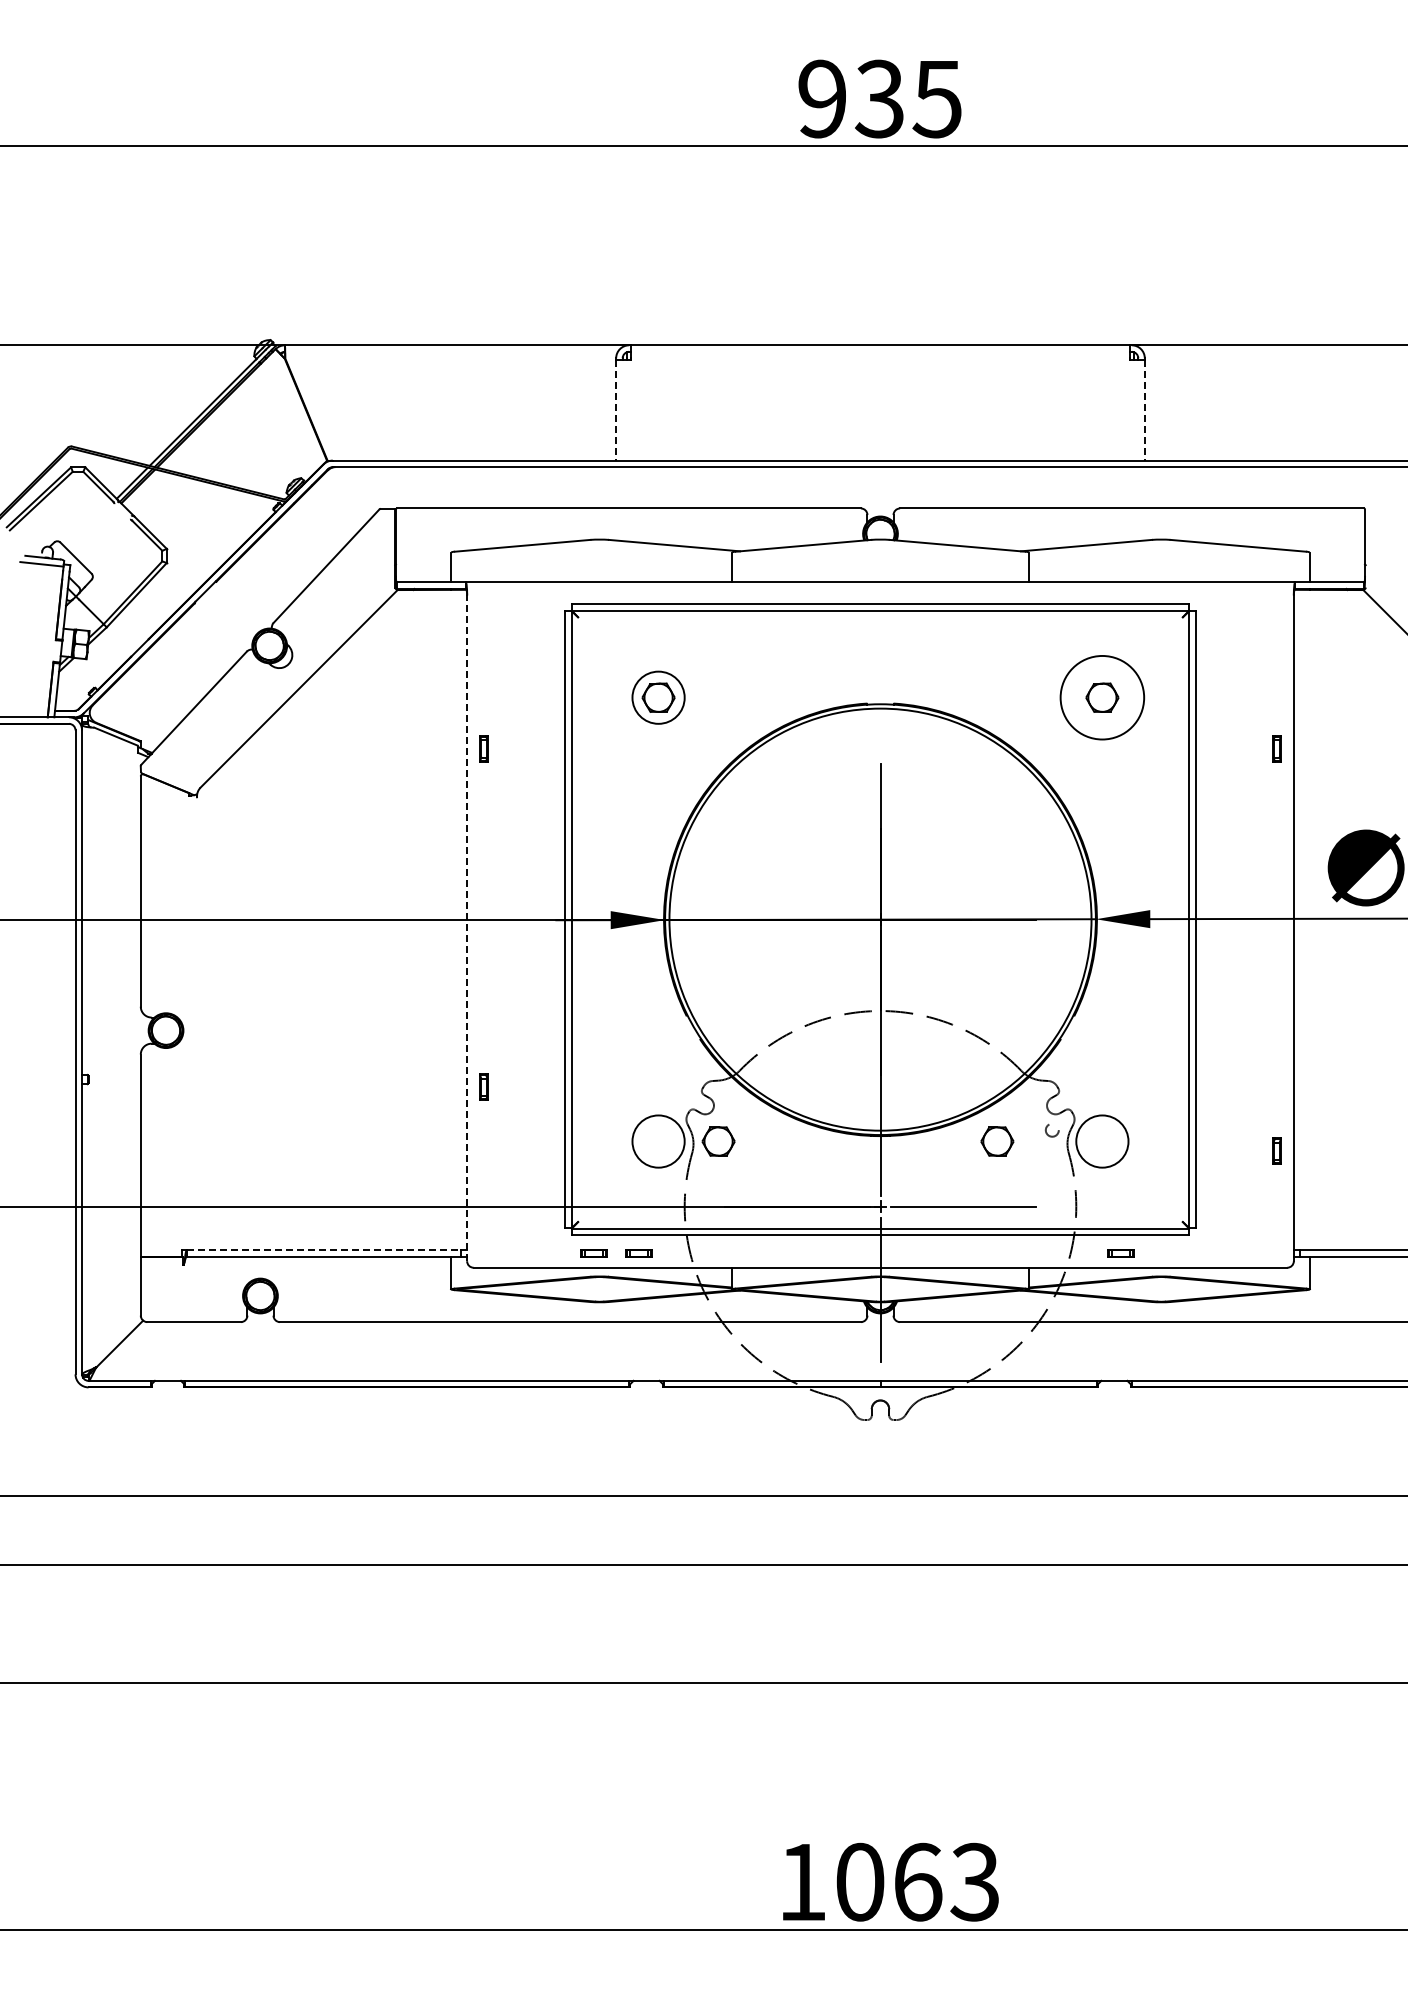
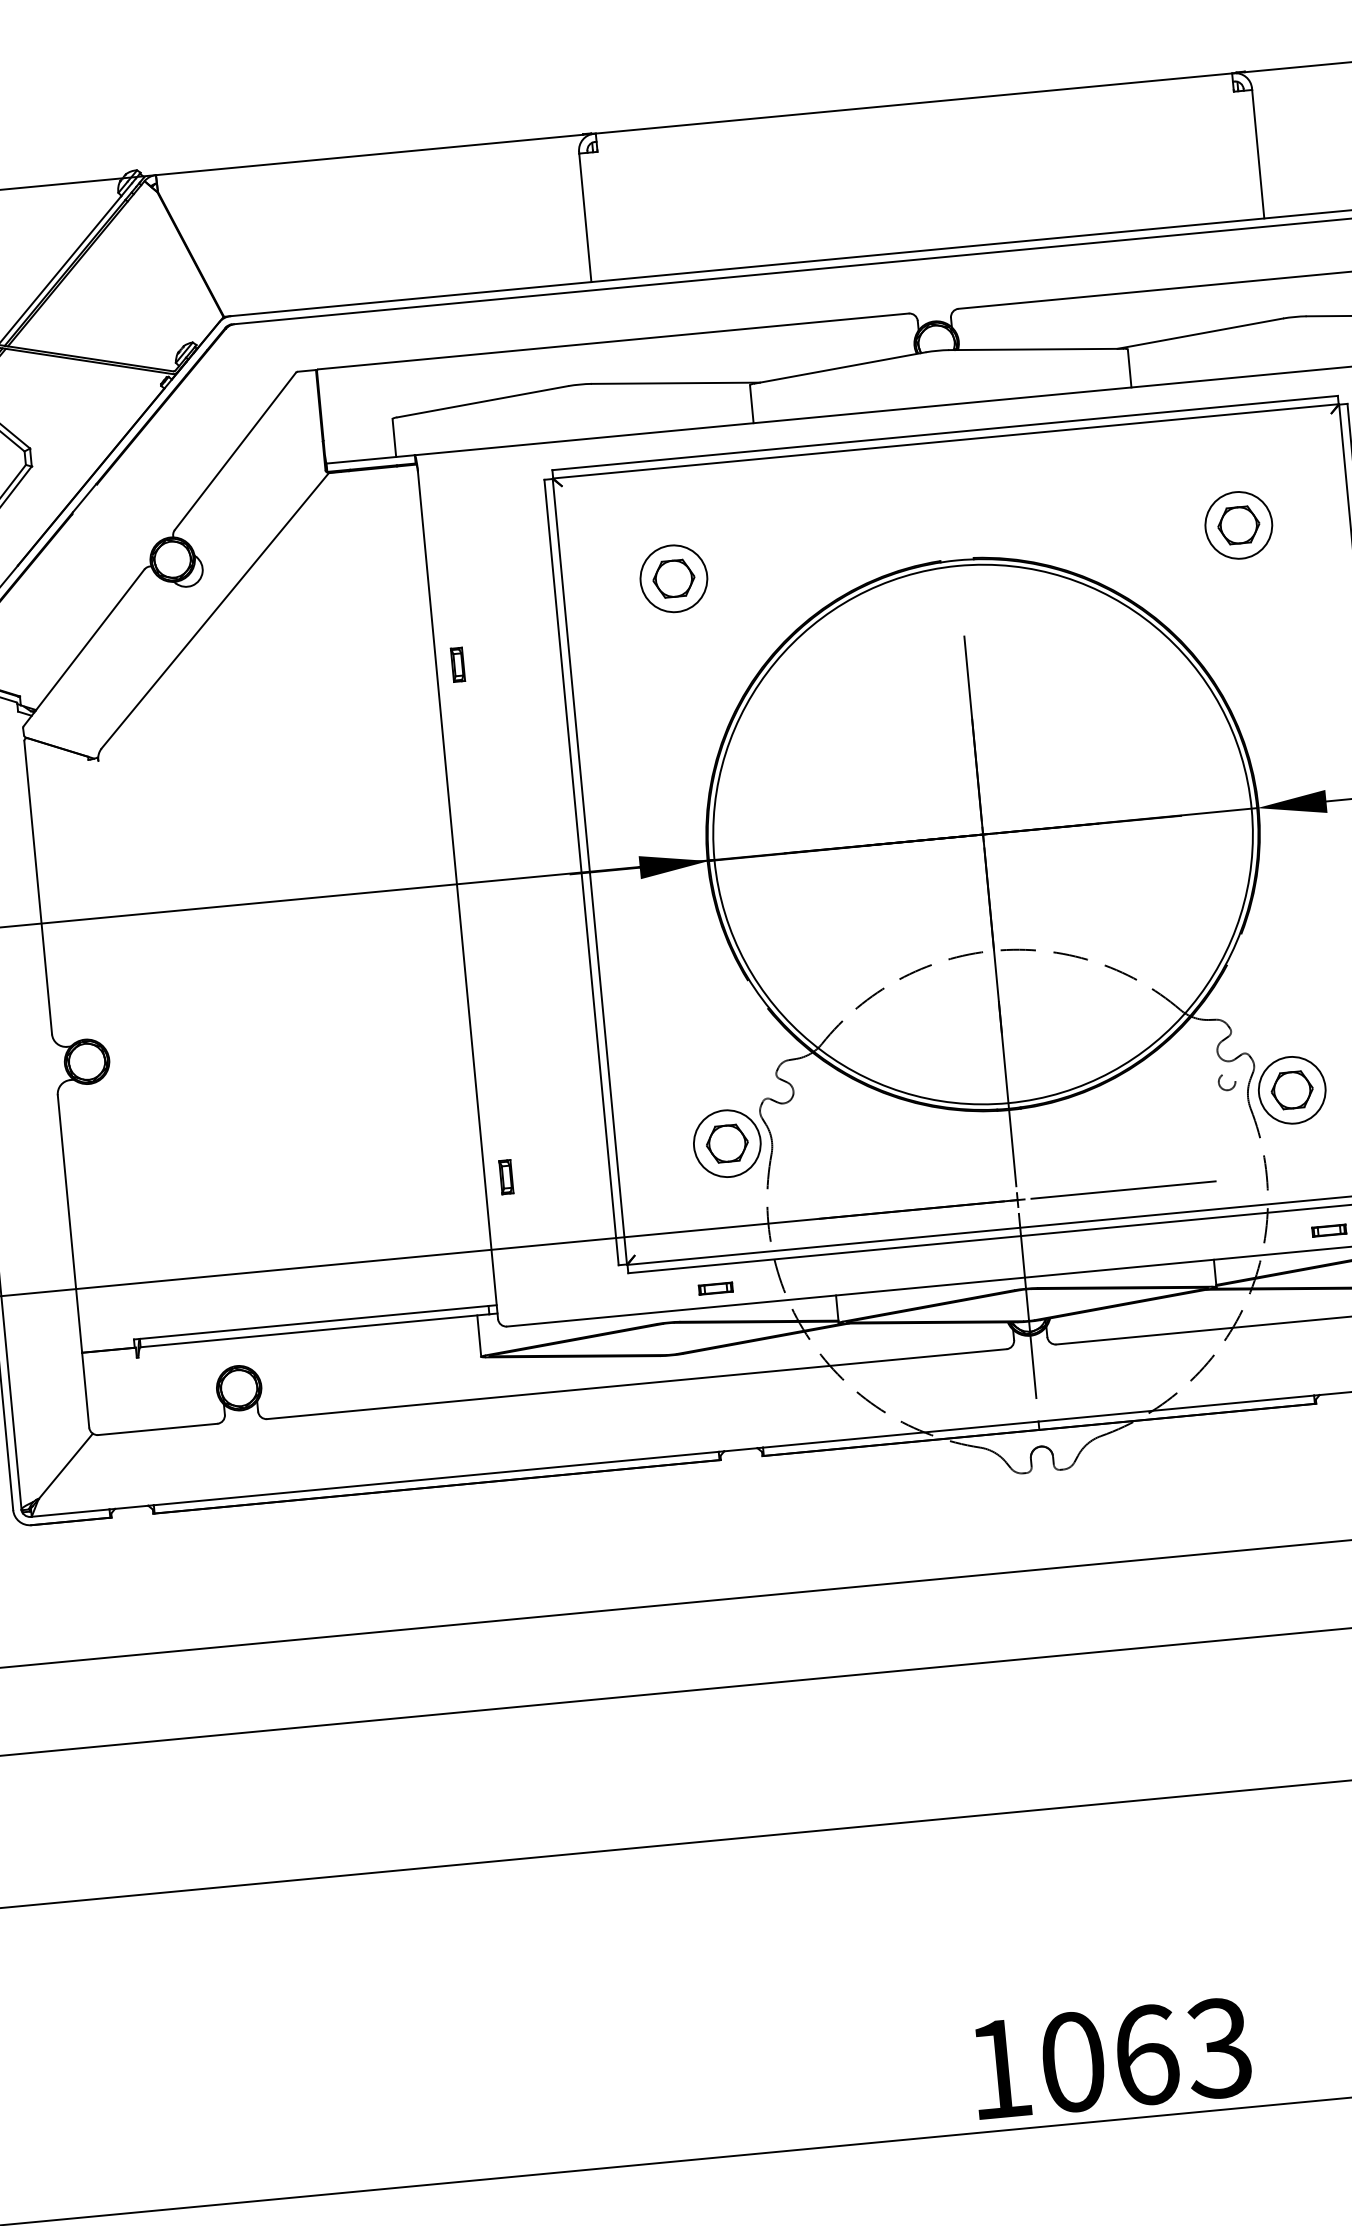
line: (616, 410) -> (585, 218), dashed -> solid
line: (1144, 410) -> (1257, 154), dashed -> solid
circle: (1102, 697) -> (1238, 525), size x0.62
line: (467, 928) -> (458, 895), dashed -> solid
part: (483, 1086) -> (505, 1176), moved
part: (718, 1141) -> (727, 1143), moved
part: (997, 1141) -> (1292, 1090), moved
line: (323, 1250) -> (313, 1322), dashed -> solid
part: (593, 1253) -> (657, 1294), removed

